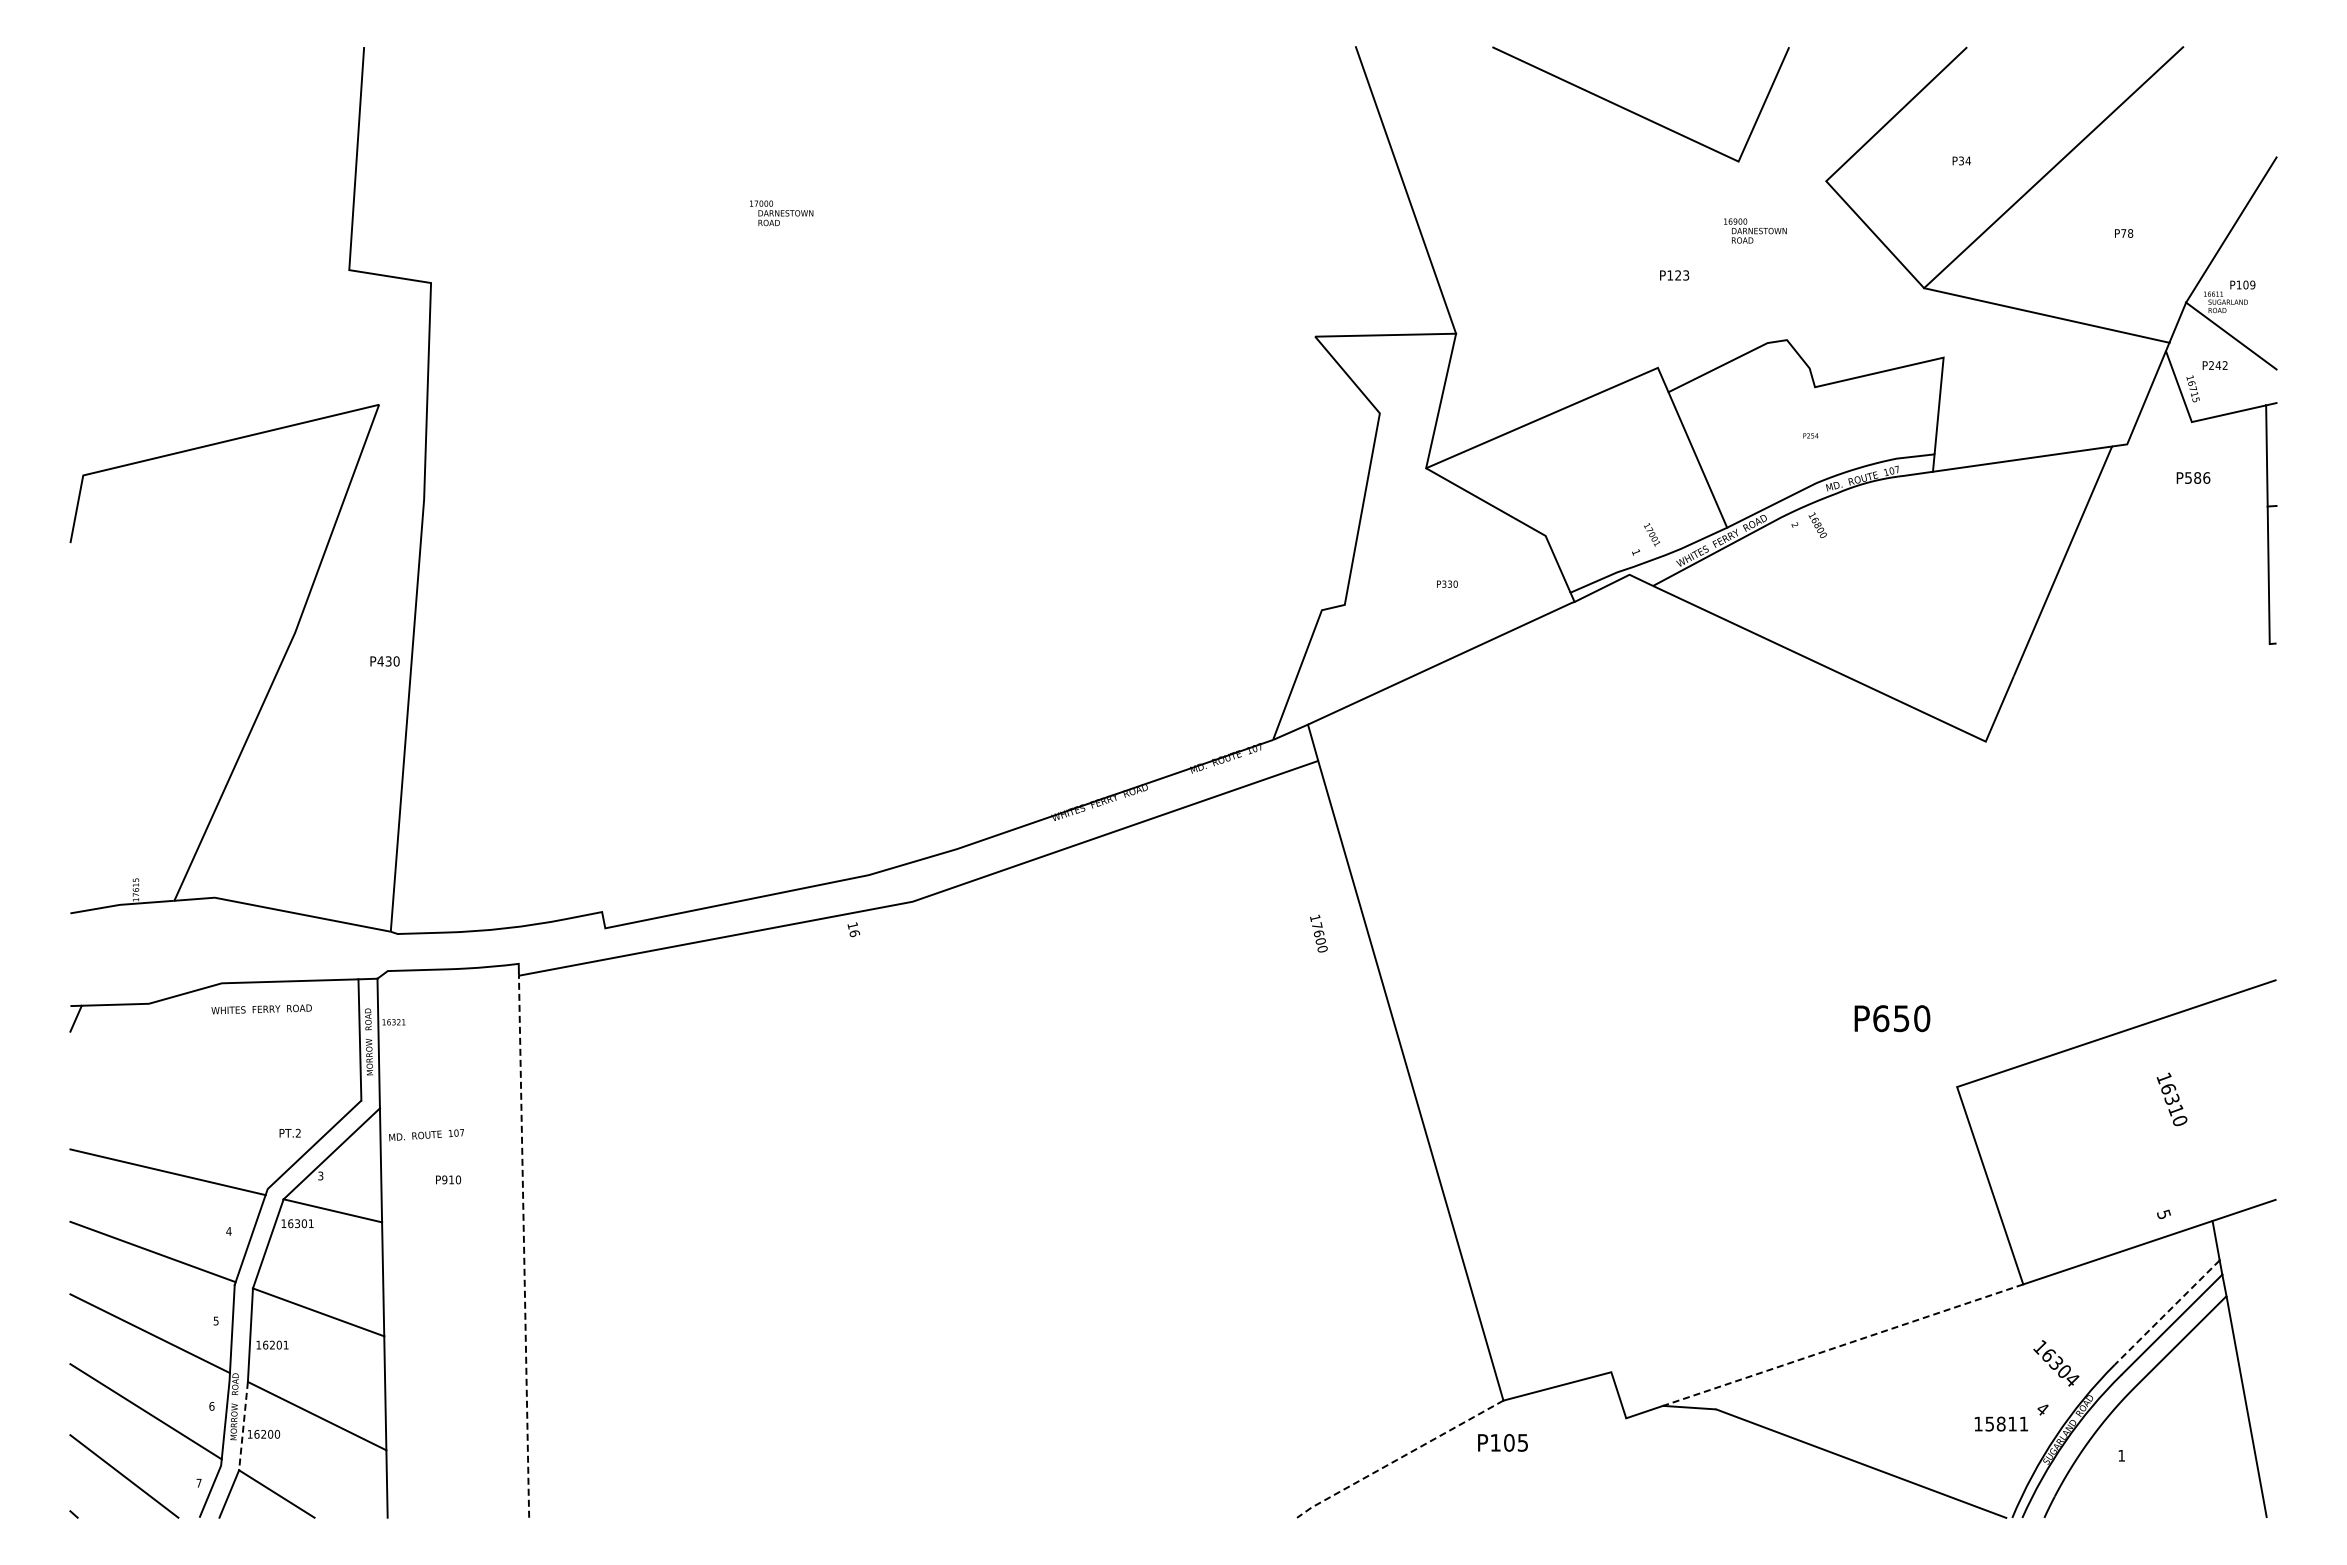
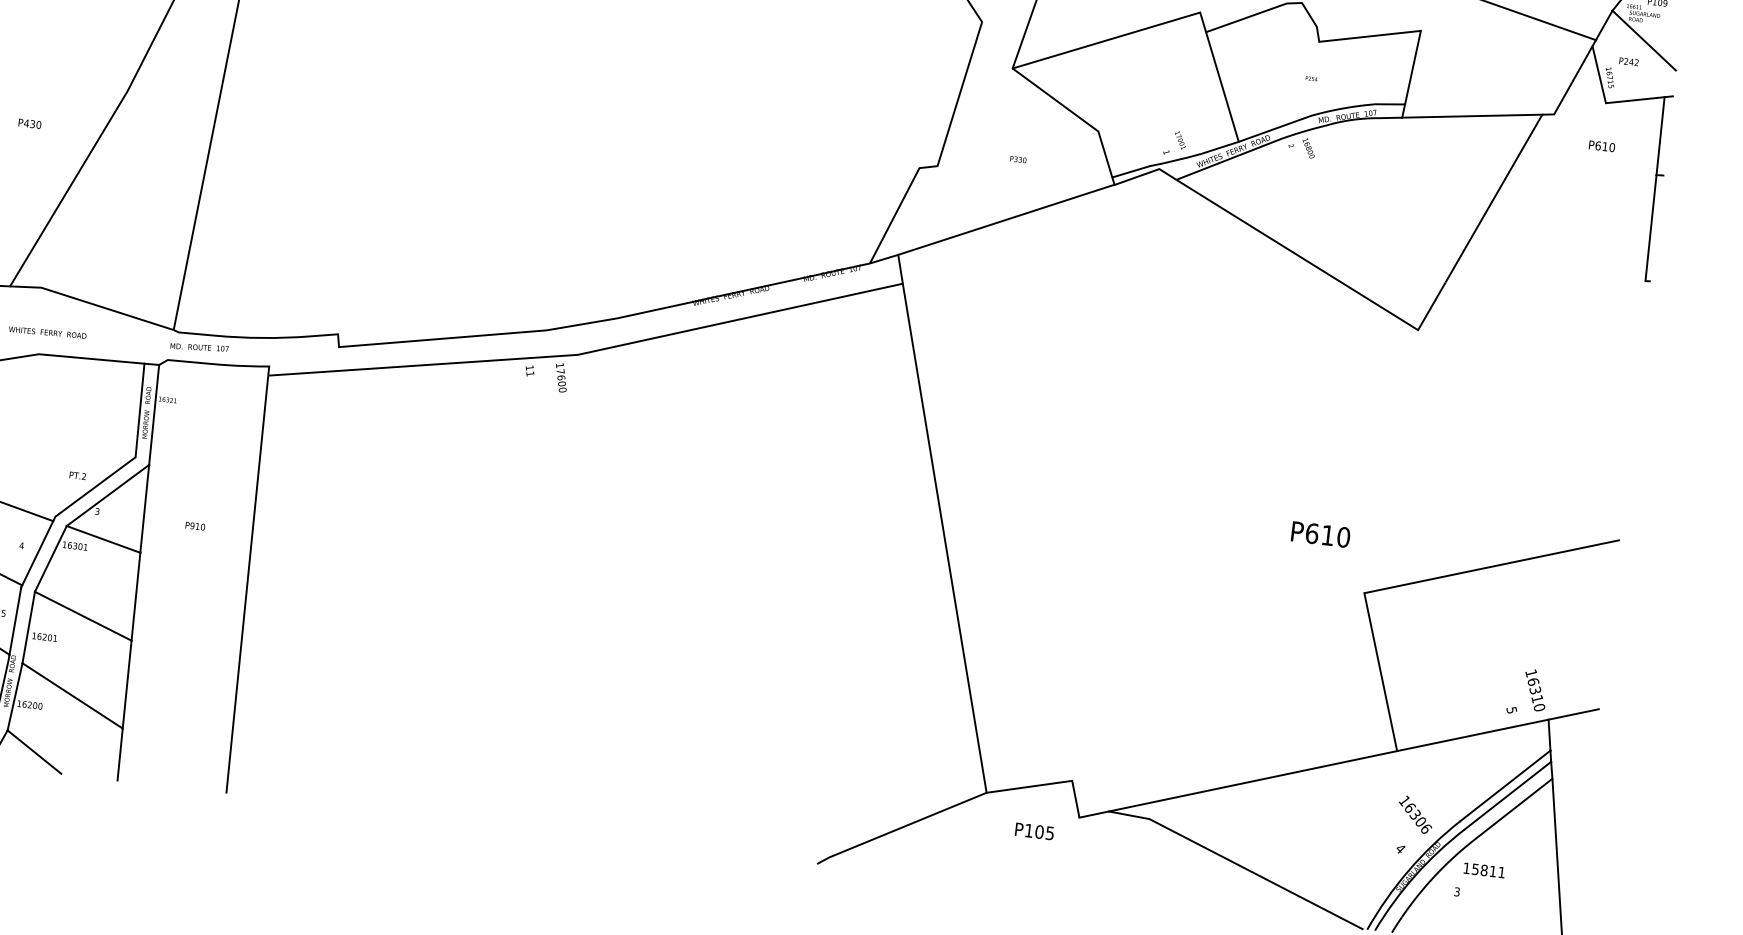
text: (2197, 477) -> (1605, 146), P586 -> P610
text: (384, 661) -> (29, 123), moved
text: (854, 933) -> (530, 373), 16 -> 11
text: (1318, 933) -> (561, 377), moved
text: (261, 1009) -> (47, 332), moved
text: (1901, 1018) -> (1327, 535), P650 -> P610
text: (2171, 1099) -> (1534, 690), moved
text: (426, 1135) -> (199, 347), moved
line: (524, 1247) -> (247, 585), dashed -> solid
line: (2167, 1312) -> (1505, 785), dashed -> solid
line: (1842, 1345) -> (1252, 781), dashed -> solid
text: (2072, 1379) -> (1426, 828), 16304 -> 16306
text: (2000, 1423) -> (1483, 869), moved
line: (243, 1426) -> (15, 697), dashed -> solid
text: (1502, 1442) -> (1034, 831), moved
text: (2121, 1455) -> (1457, 891), 1 -> 3
line: (1398, 1458) -> (900, 827), dashed -> solid

